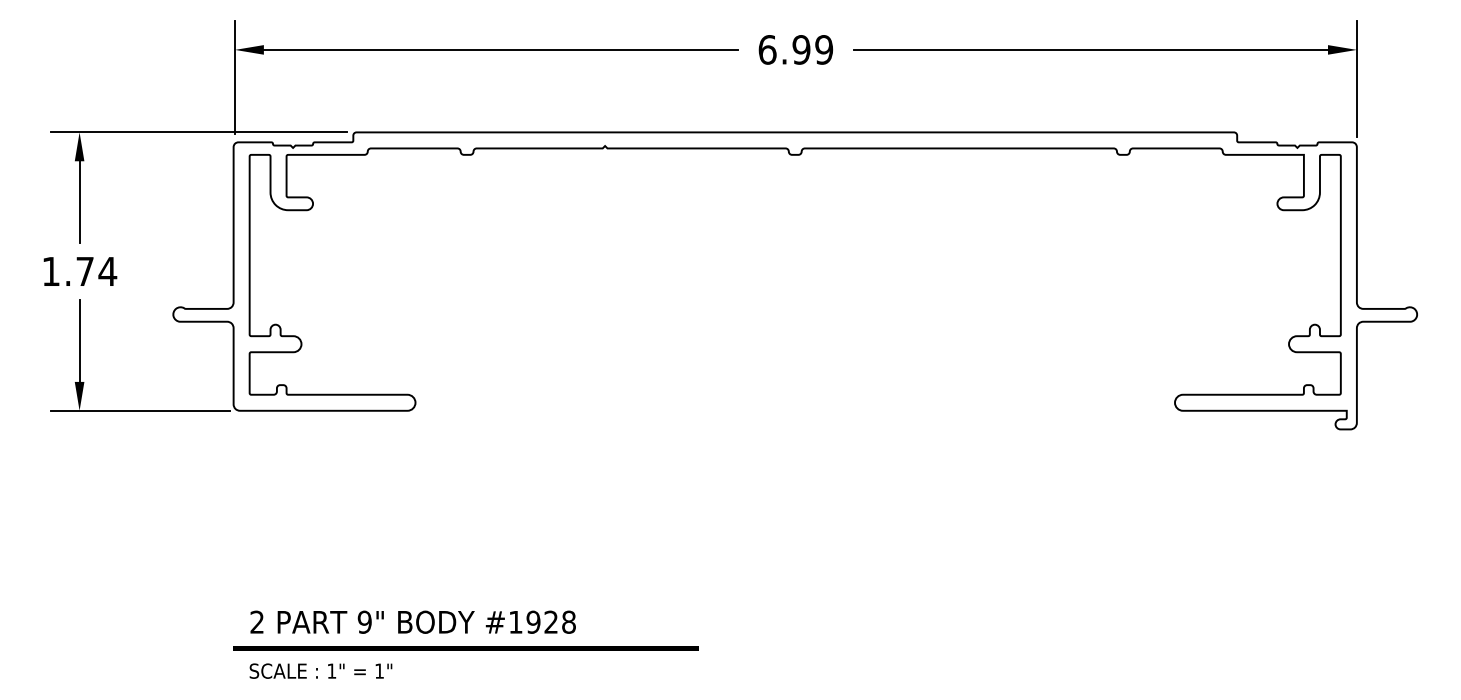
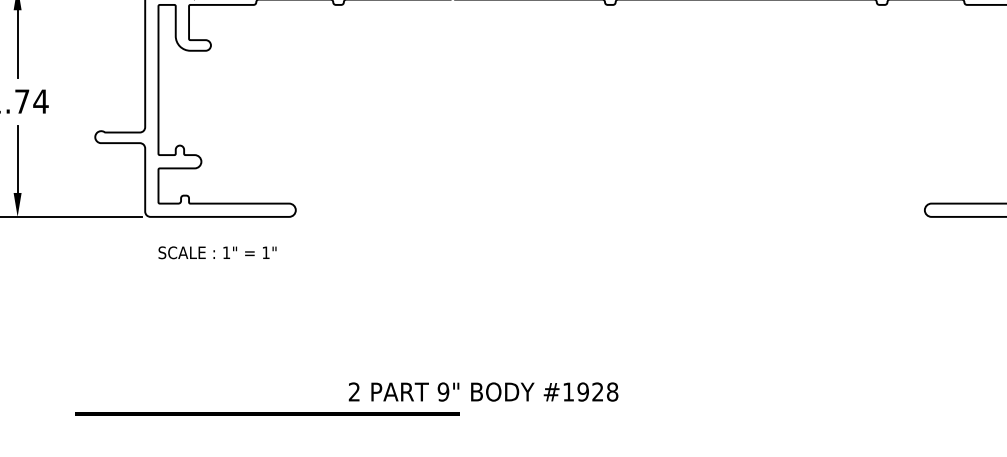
text: (412, 621) -> (483, 391), moved
line: (465, 648) -> (266, 413), moved
text: (320, 670) -> (217, 252), moved

